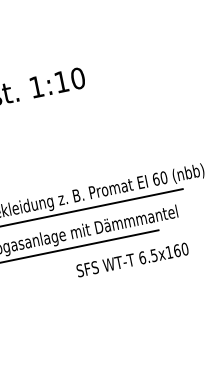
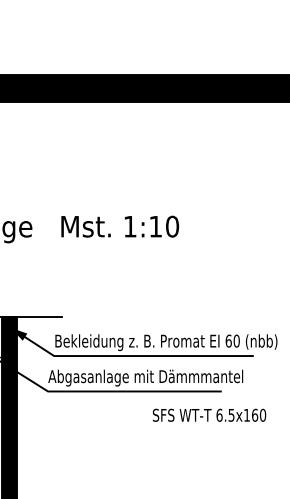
text: (132, 259) -> (209, 414), moved

